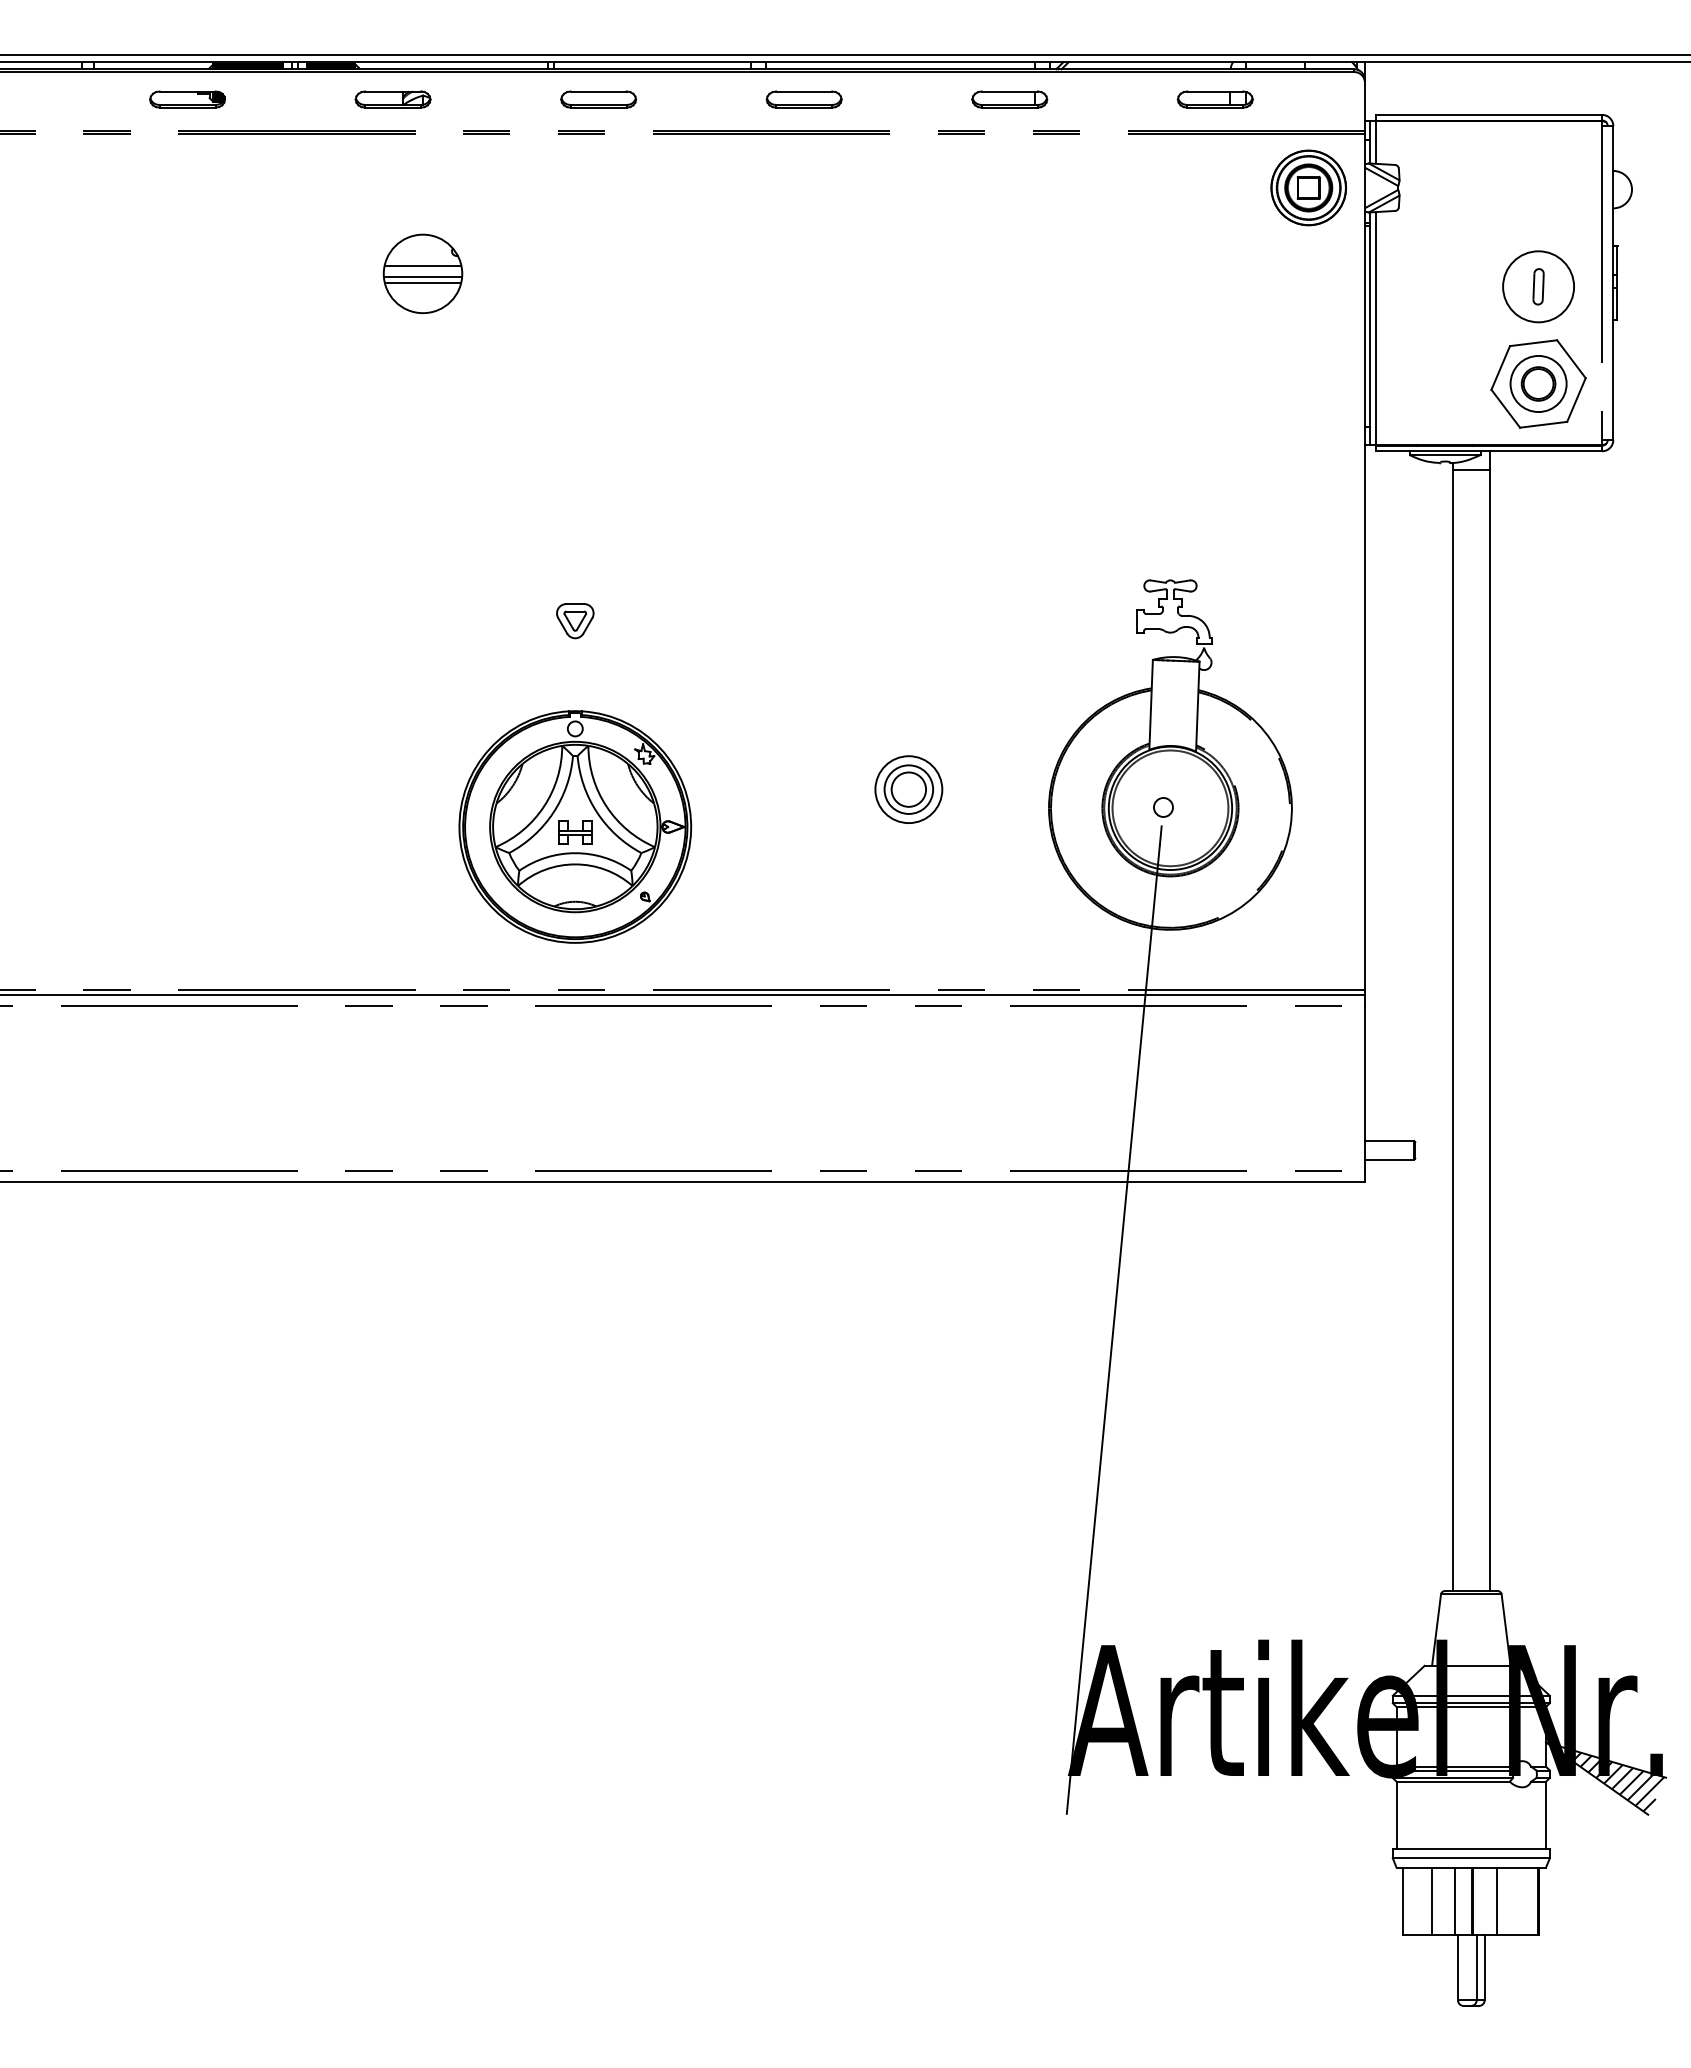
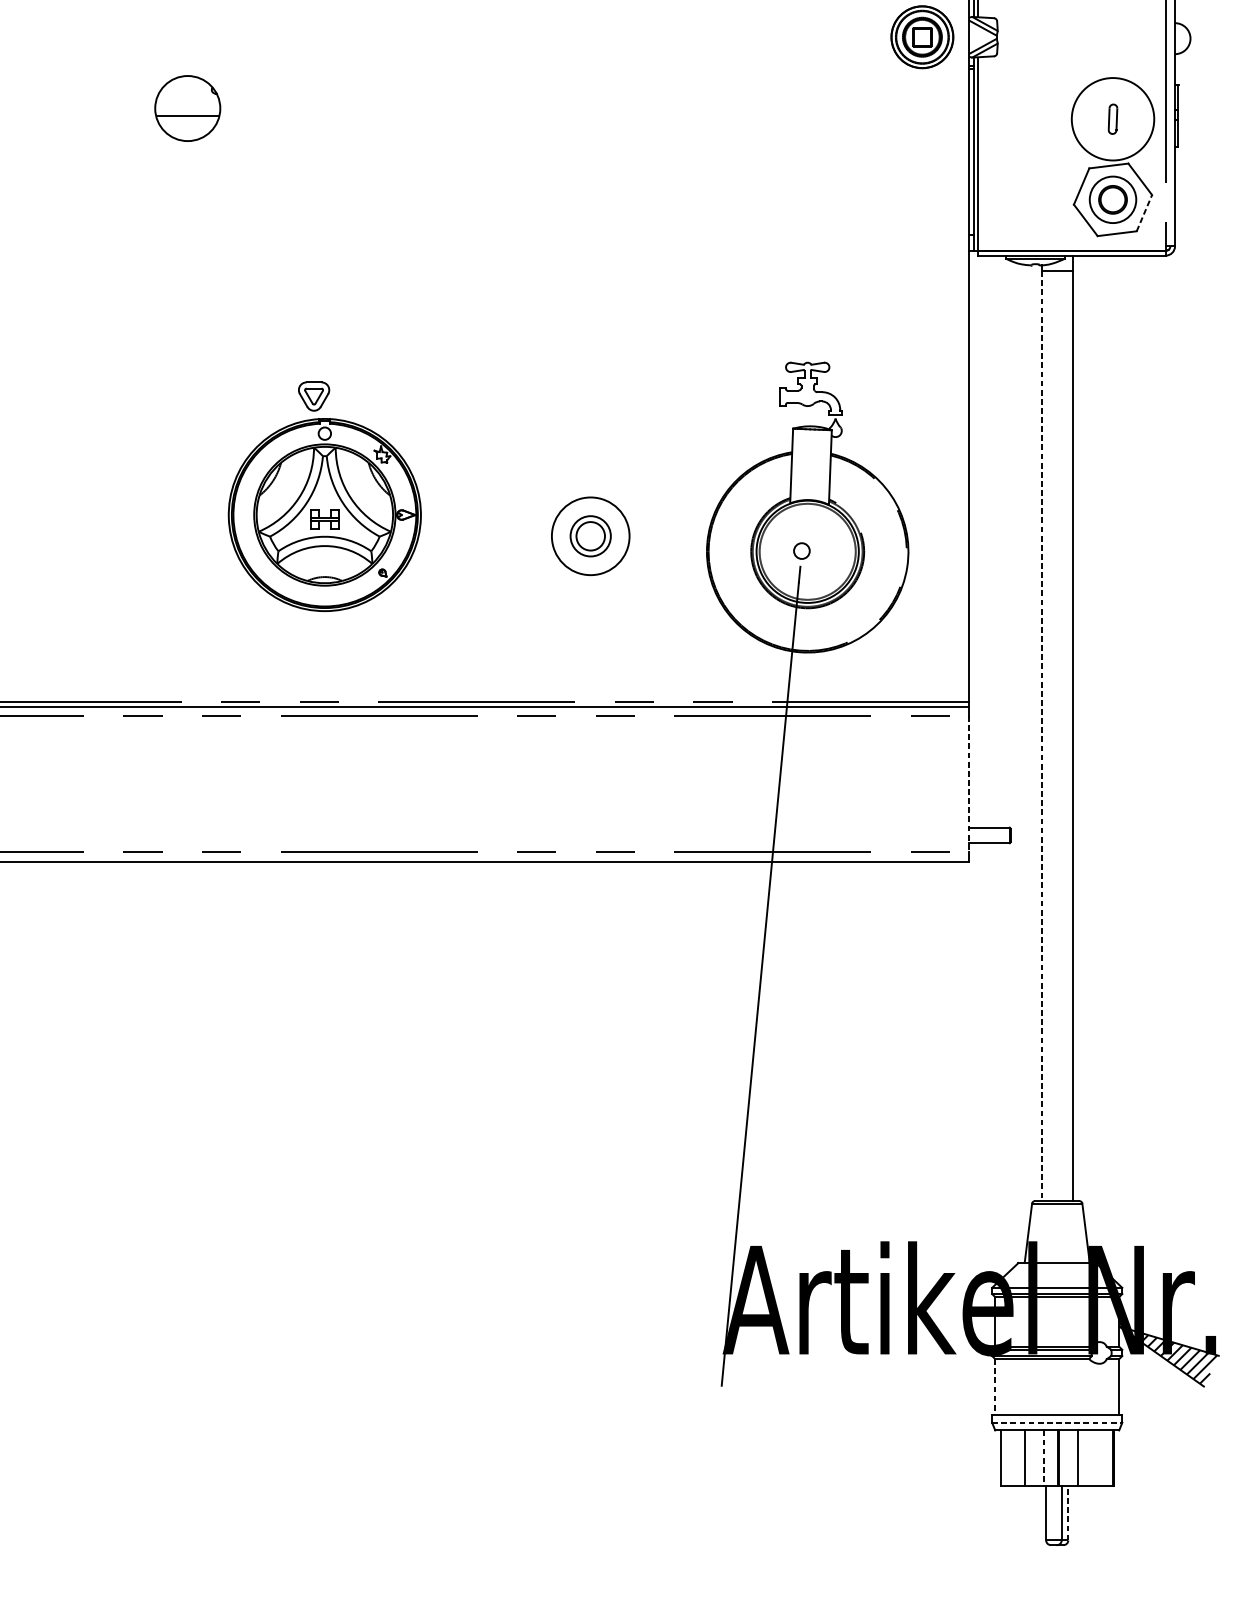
line: (422, 266) -> (187, 102), removed
line: (422, 277) -> (187, 111), removed
circle: (1538, 286) -> (1112, 118), size x1.4
line: (1576, 400) -> (1144, 213), solid -> dashed
circle: (908, 789) -> (590, 536), size x1.4
part: (575, 826) -> (325, 514), moved
line: (1452, 1030) -> (1041, 736), solid -> dashed
line: (1364, 1089) -> (968, 785), solid -> dashed
line: (1396, 1815) -> (995, 1387), solid -> dashed
line: (1471, 1858) -> (1057, 1422), solid -> dashed
line: (1455, 1901) -> (1044, 1458), solid -> dashed
line: (1484, 1967) -> (1068, 1513), solid -> dashed

